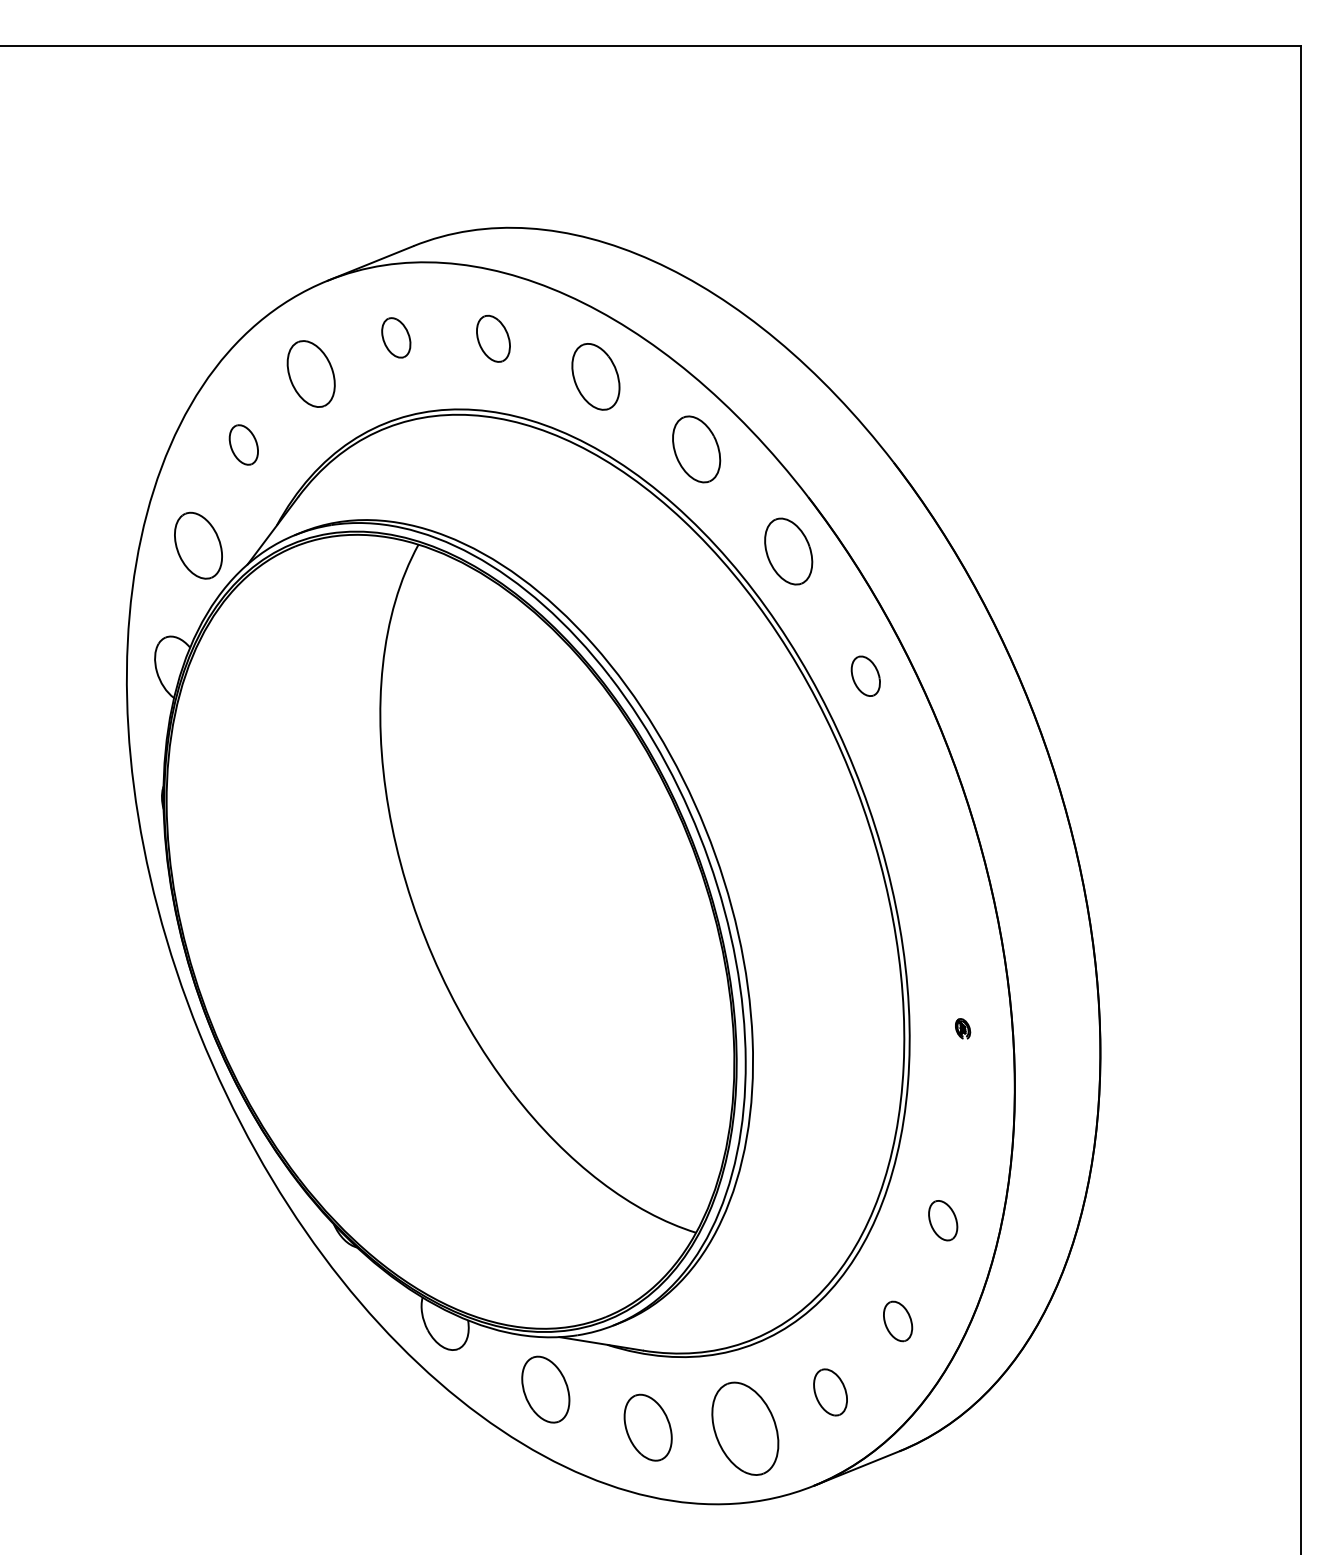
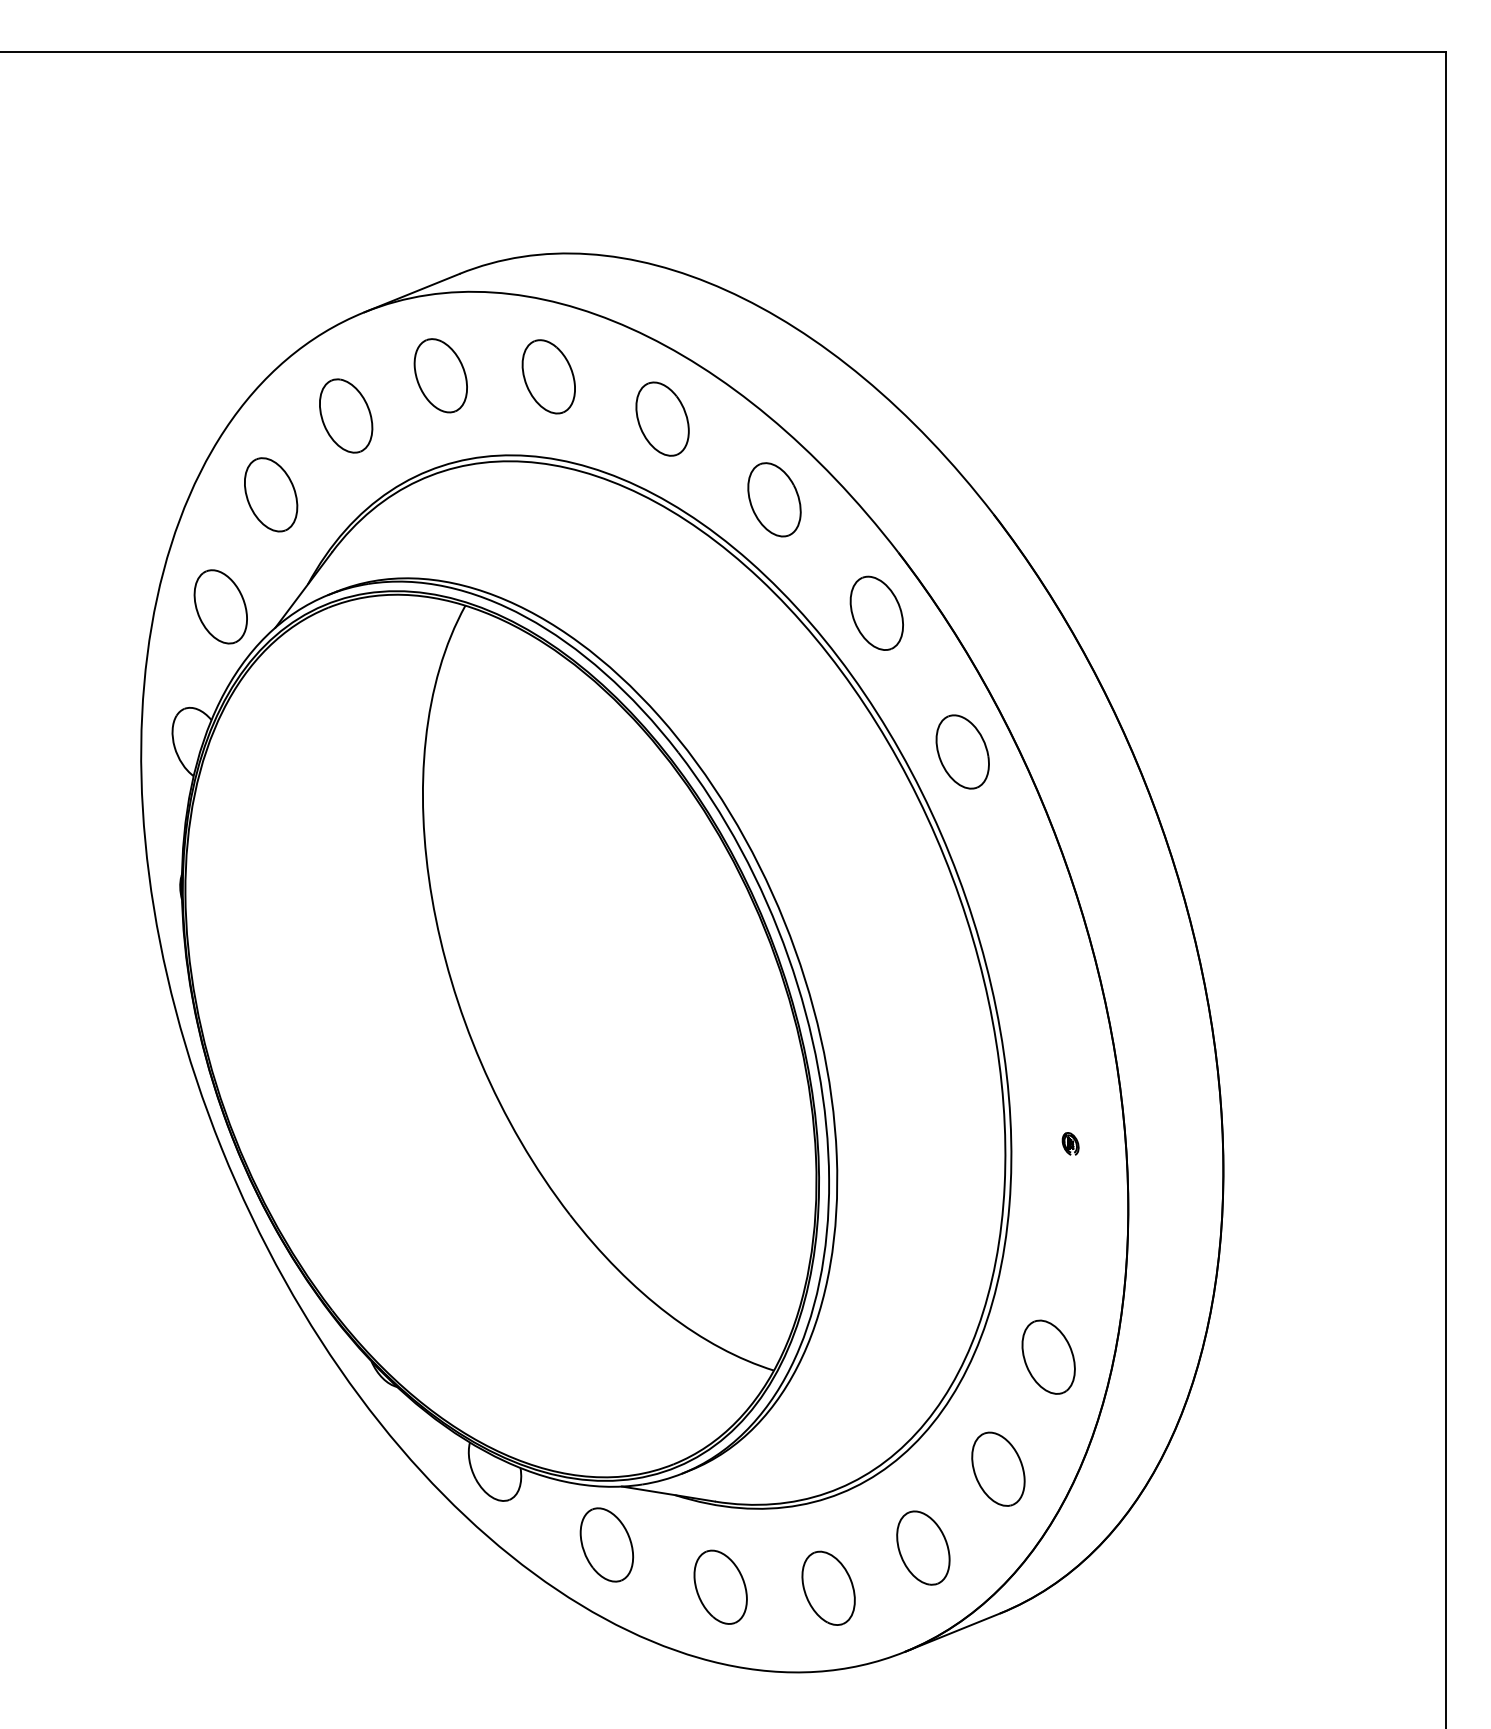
part: (396, 337) -> (440, 375), size x1.67
part: (493, 338) -> (548, 376), size x1.43
part: (244, 444) -> (271, 494), size x1.67
part: (865, 675) -> (962, 751), size x1.67
part: (943, 1220) -> (1048, 1356), size x1.67
part: (898, 1320) -> (998, 1468), size x1.67
part: (830, 1391) -> (923, 1547), size x1.43
part: (745, 1427) -> (828, 1587), size x0.71

